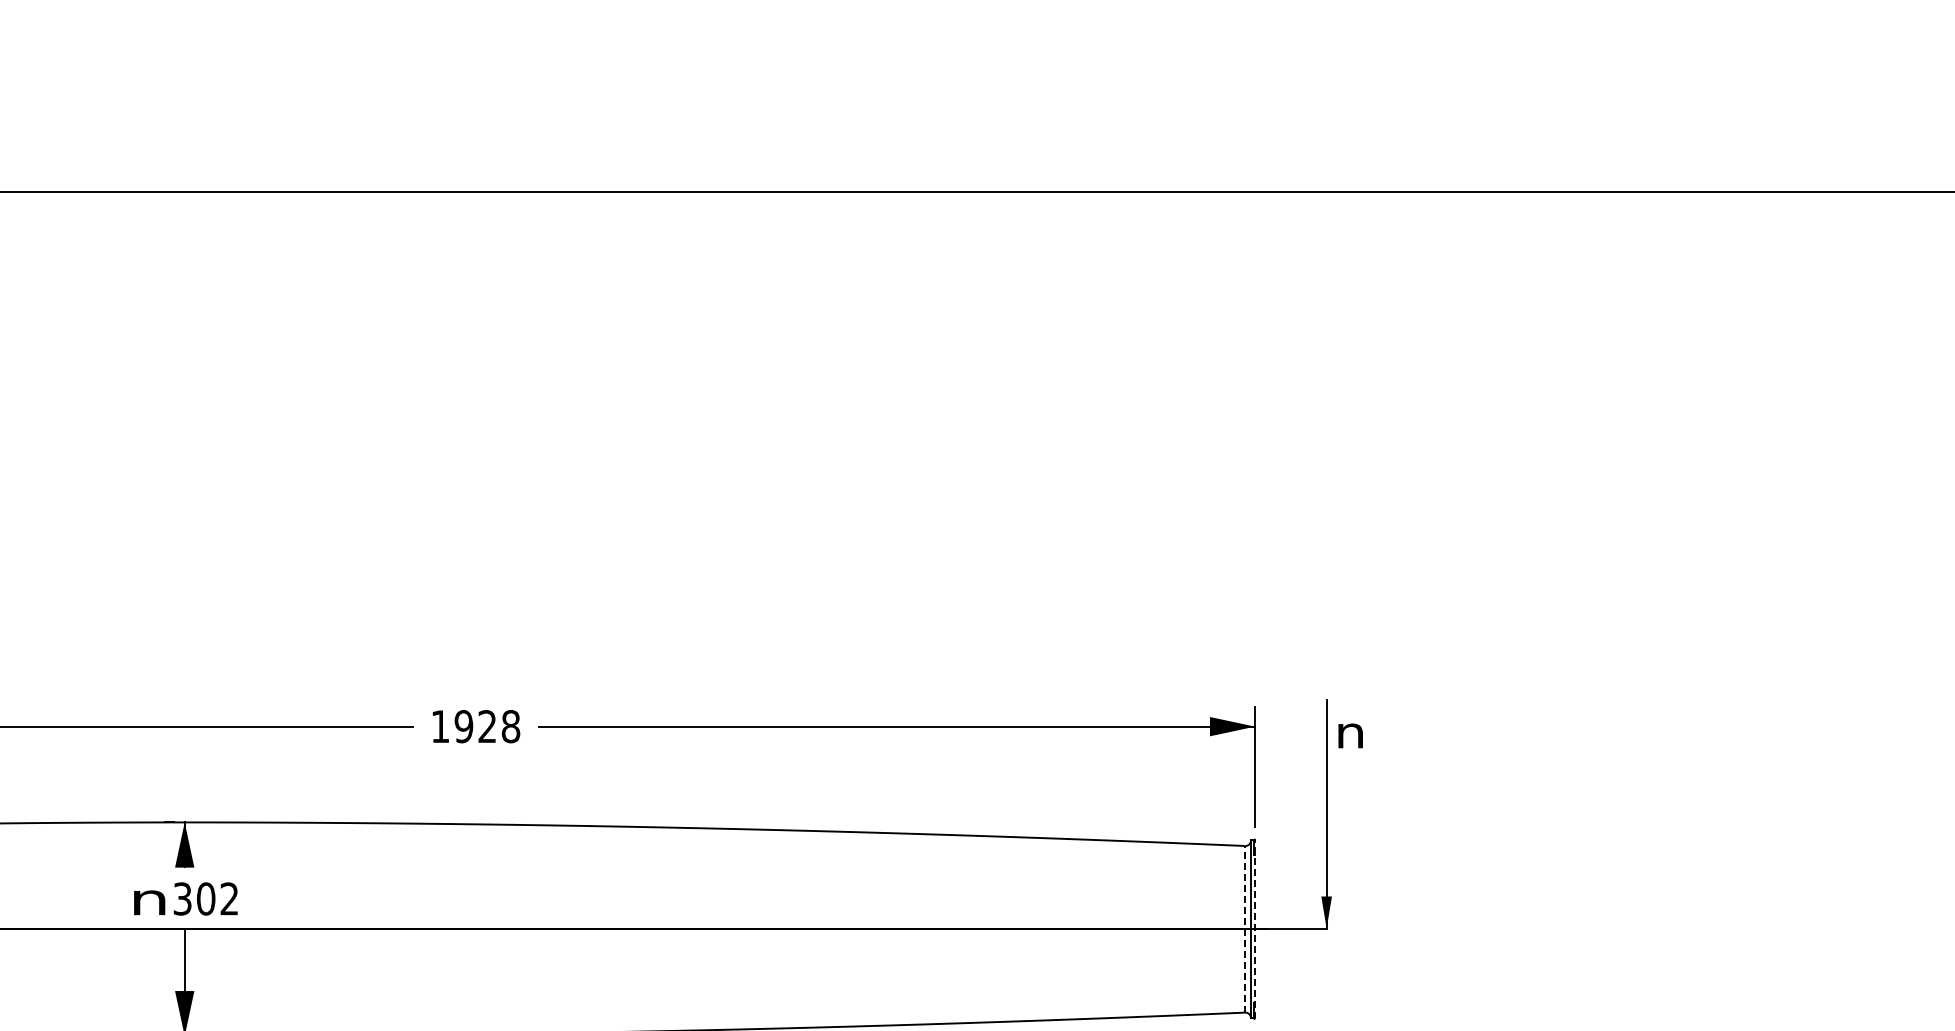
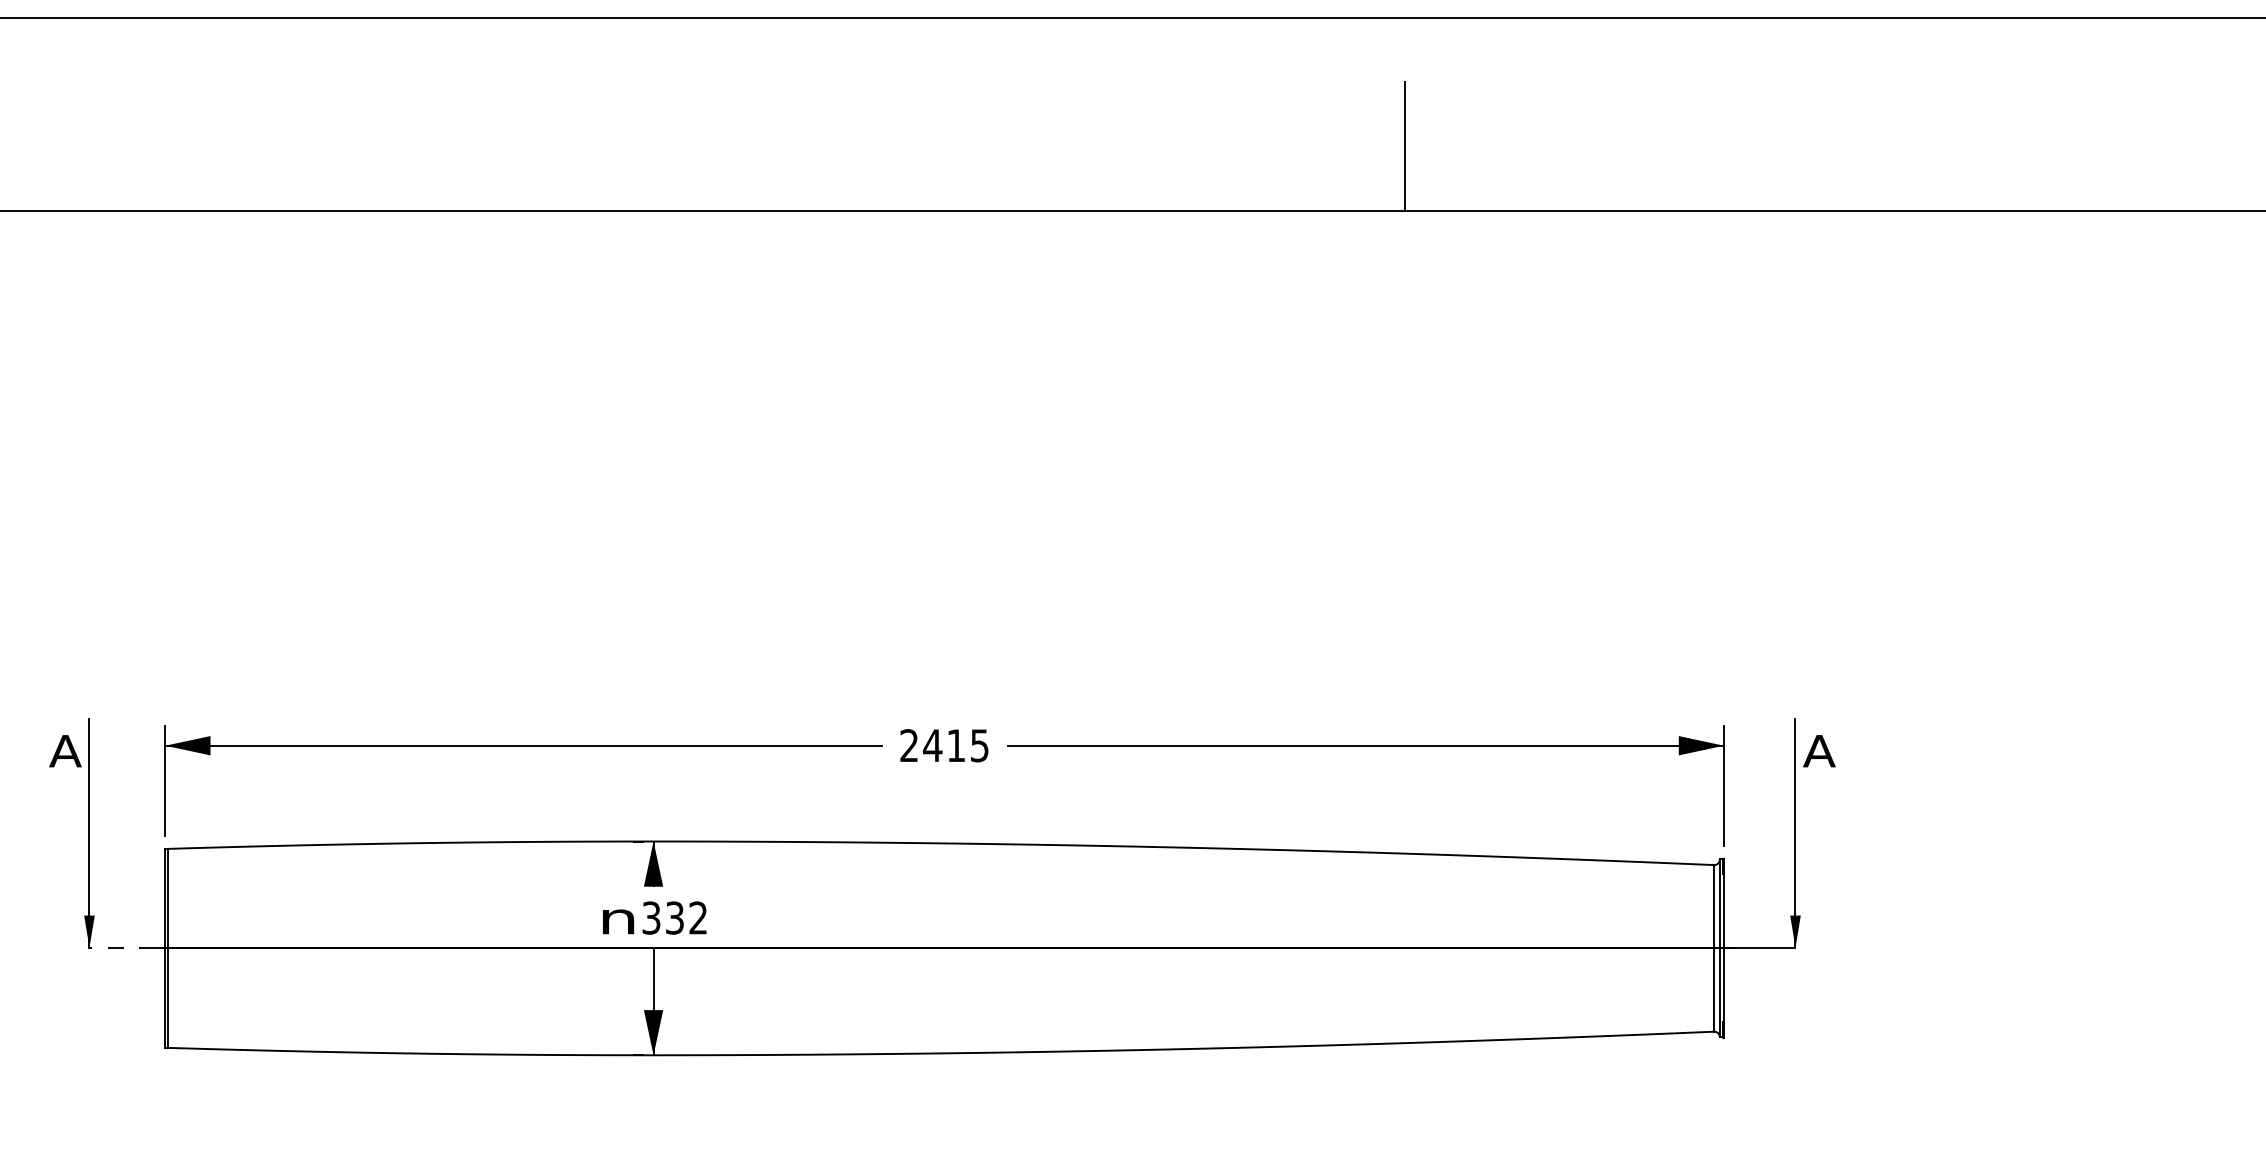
line: (935, 127) -> (1404, 146), added
text: (475, 726) -> (944, 745), 1928 -> 2415
text: (1350, 732) -> (1819, 751), n -> A
text: (205, 898) -> (674, 917), 302 -> 332
line: (1245, 928) -> (1714, 947), dashed -> solid
line: (1255, 929) -> (1724, 948), dashed -> solid

